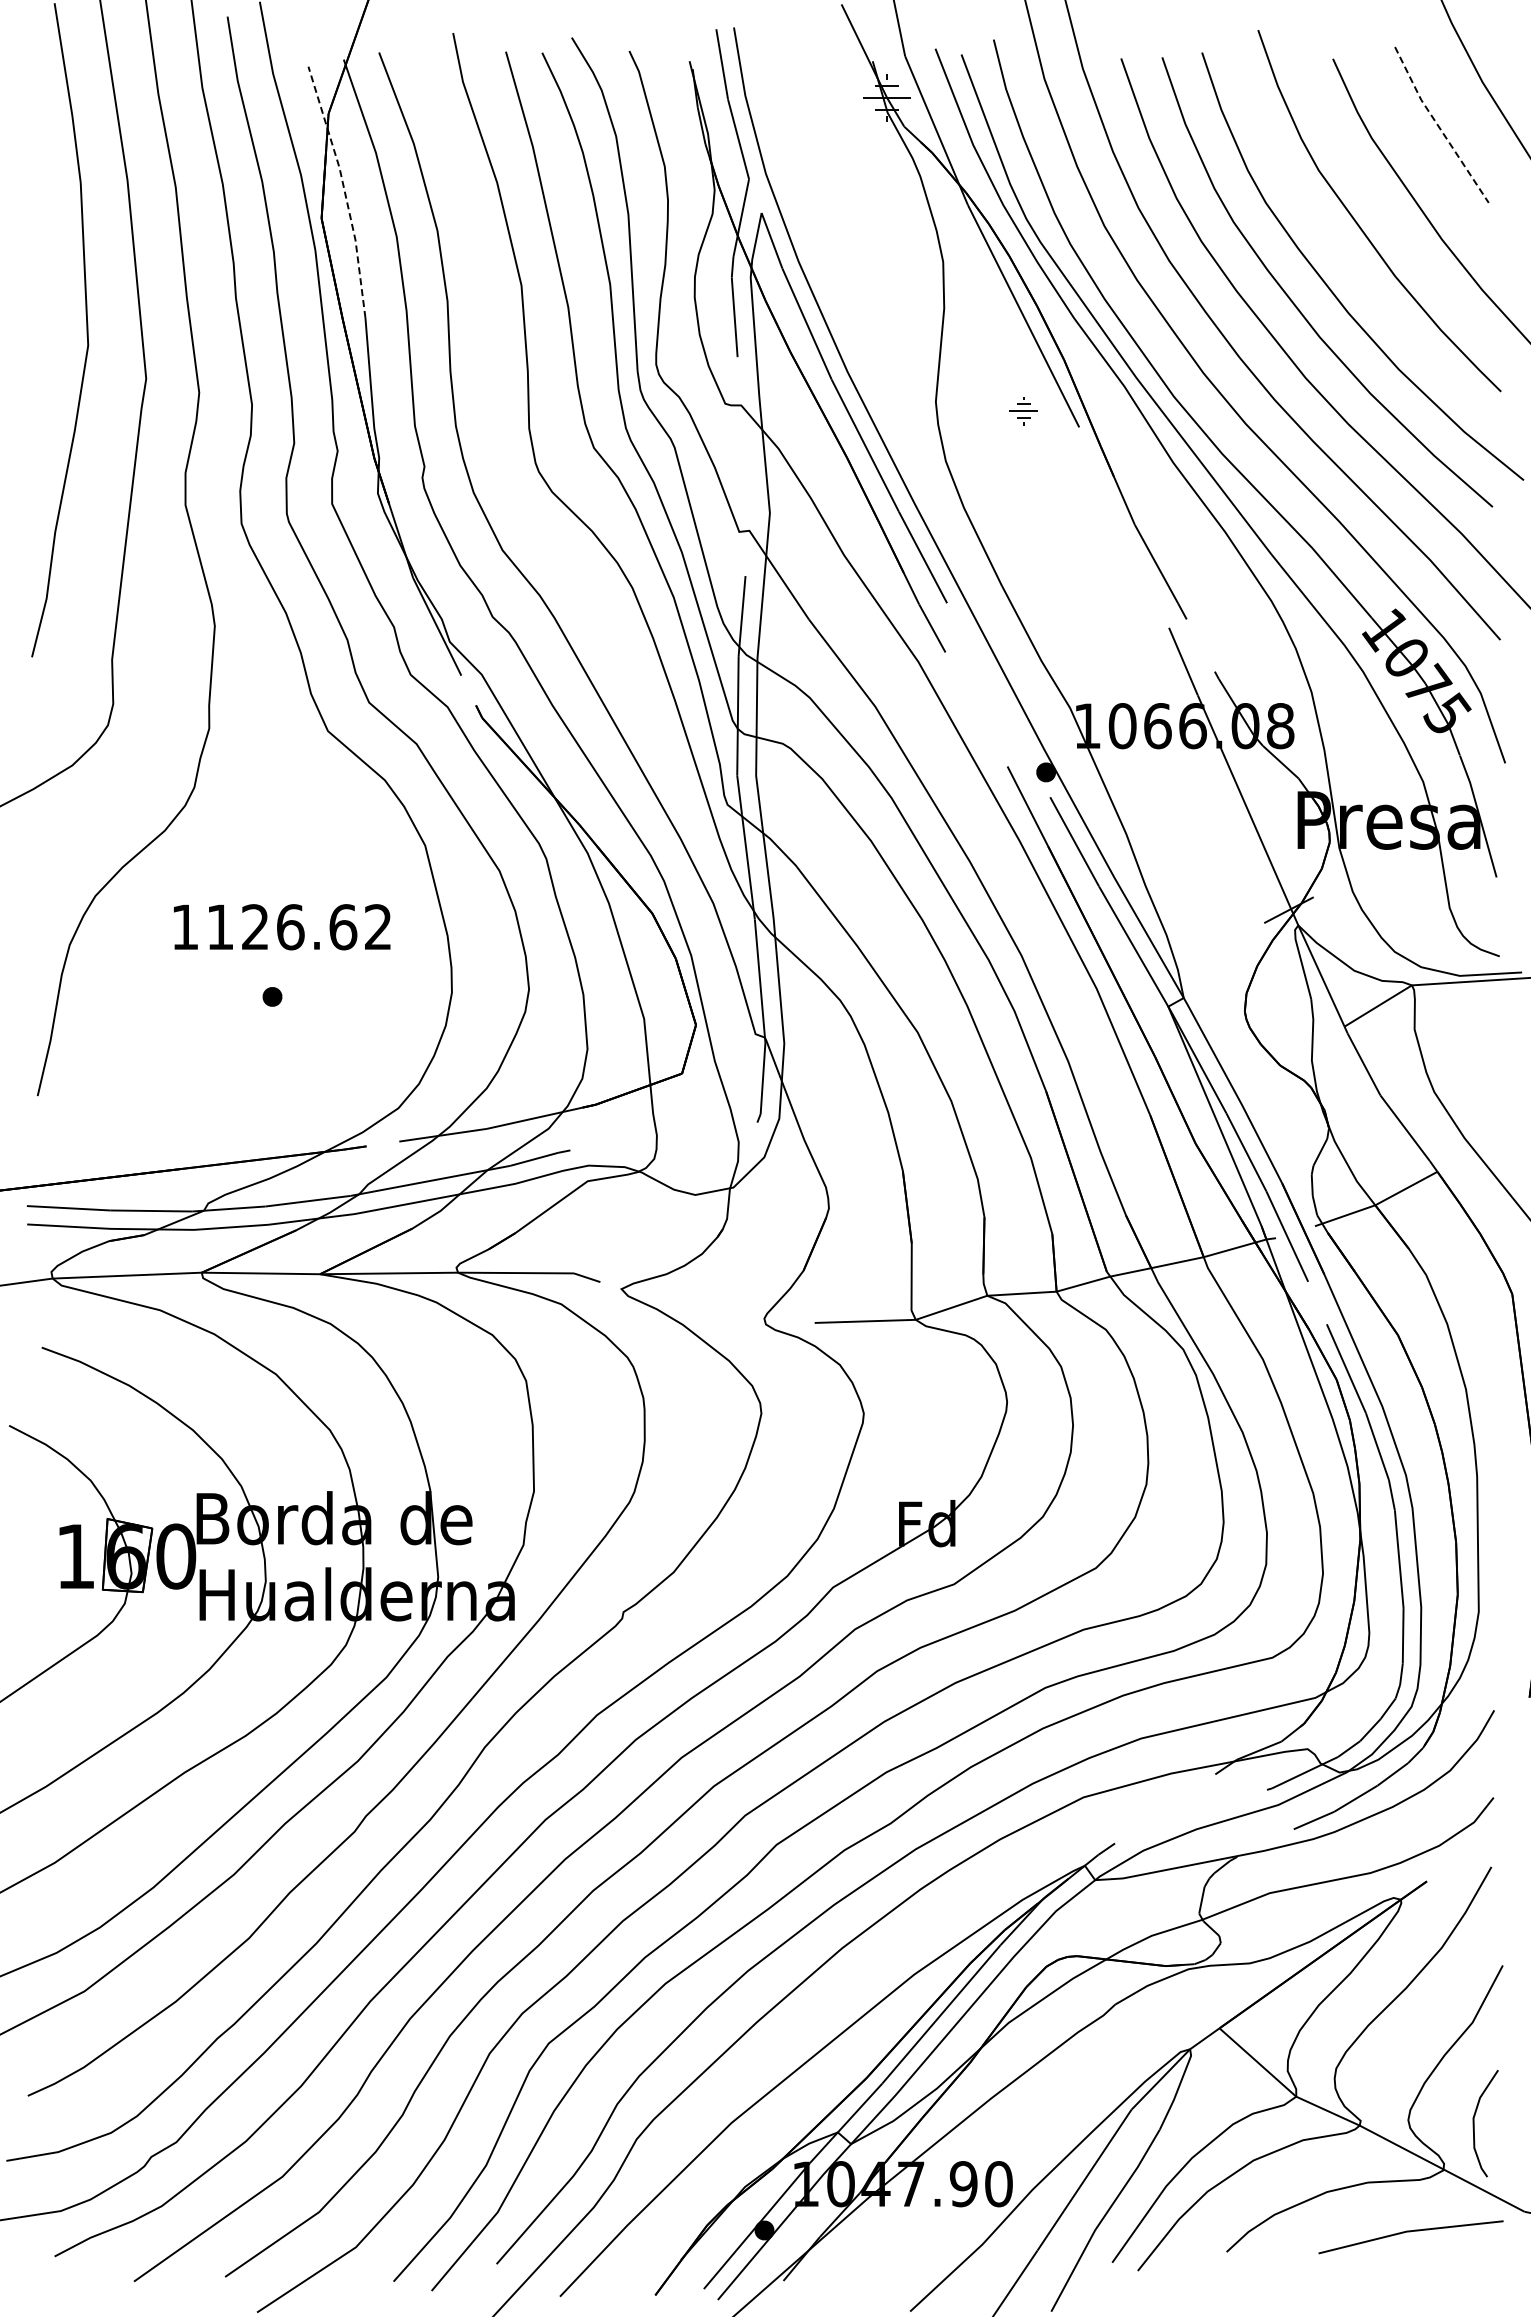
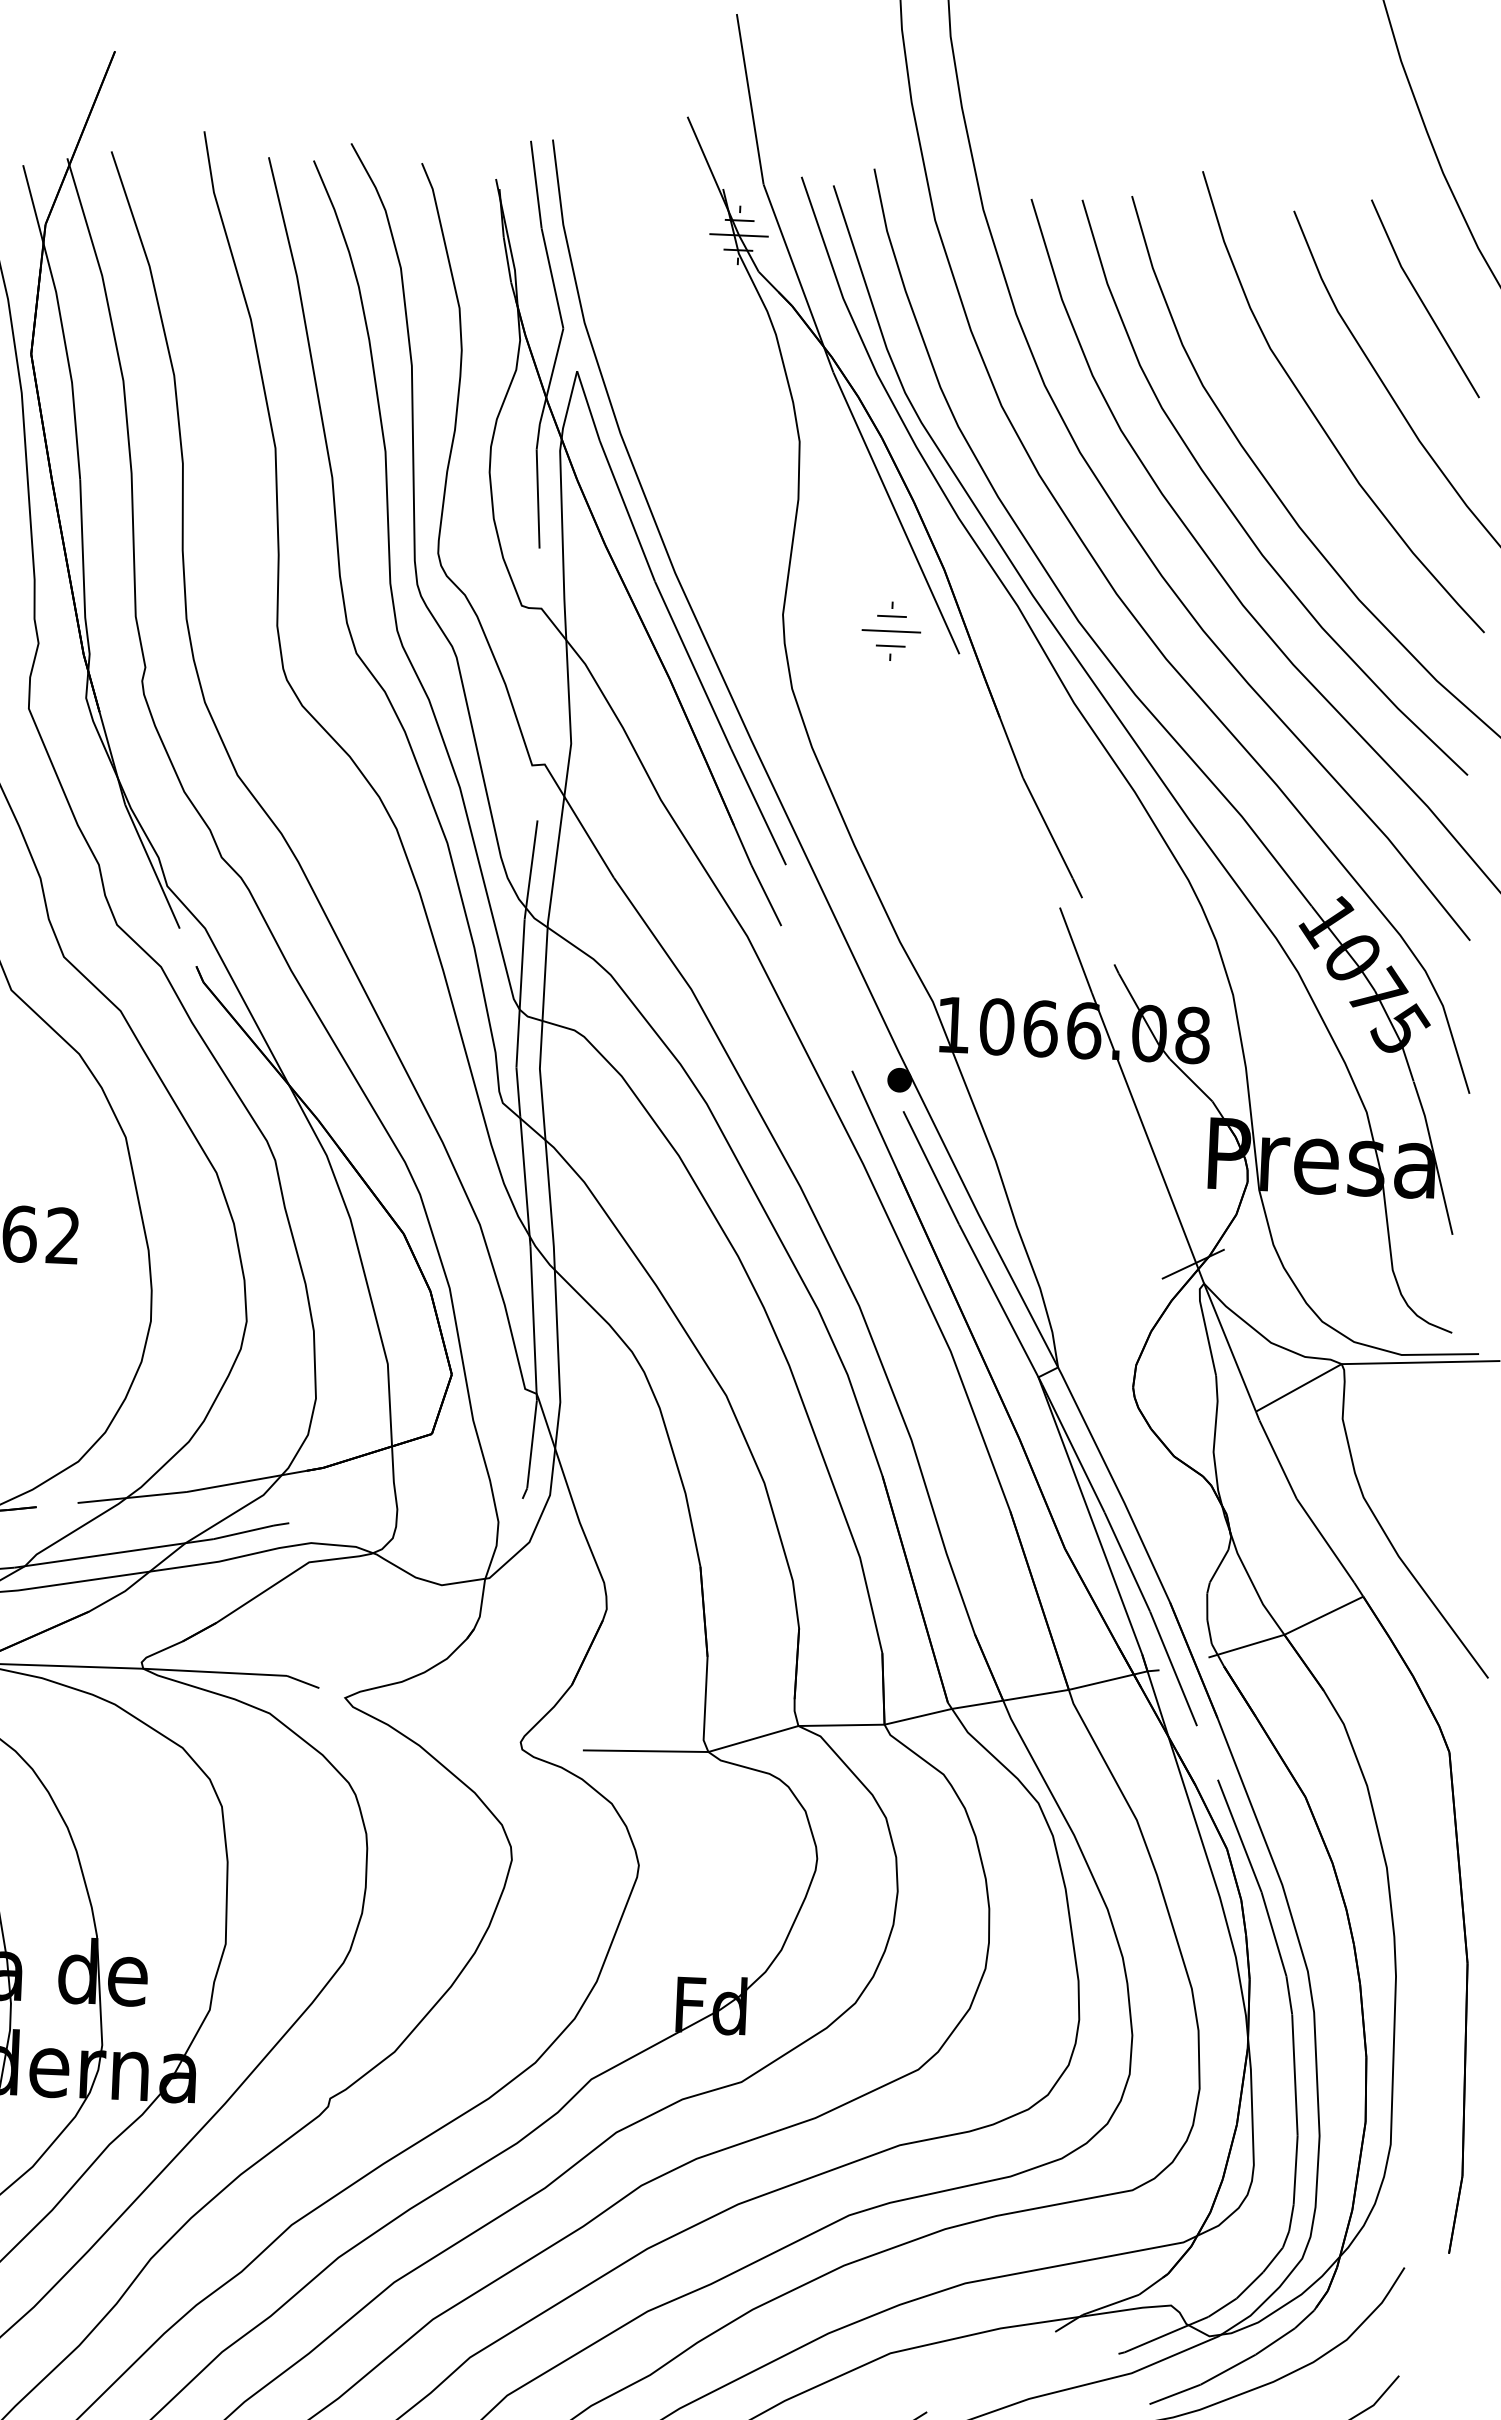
line: (1438, 126) -> (1421, 300), dashed -> solid
line: (344, 190) -> (61, 320), dashed -> solid
part: (1023, 410) -> (891, 630), size x1.67

